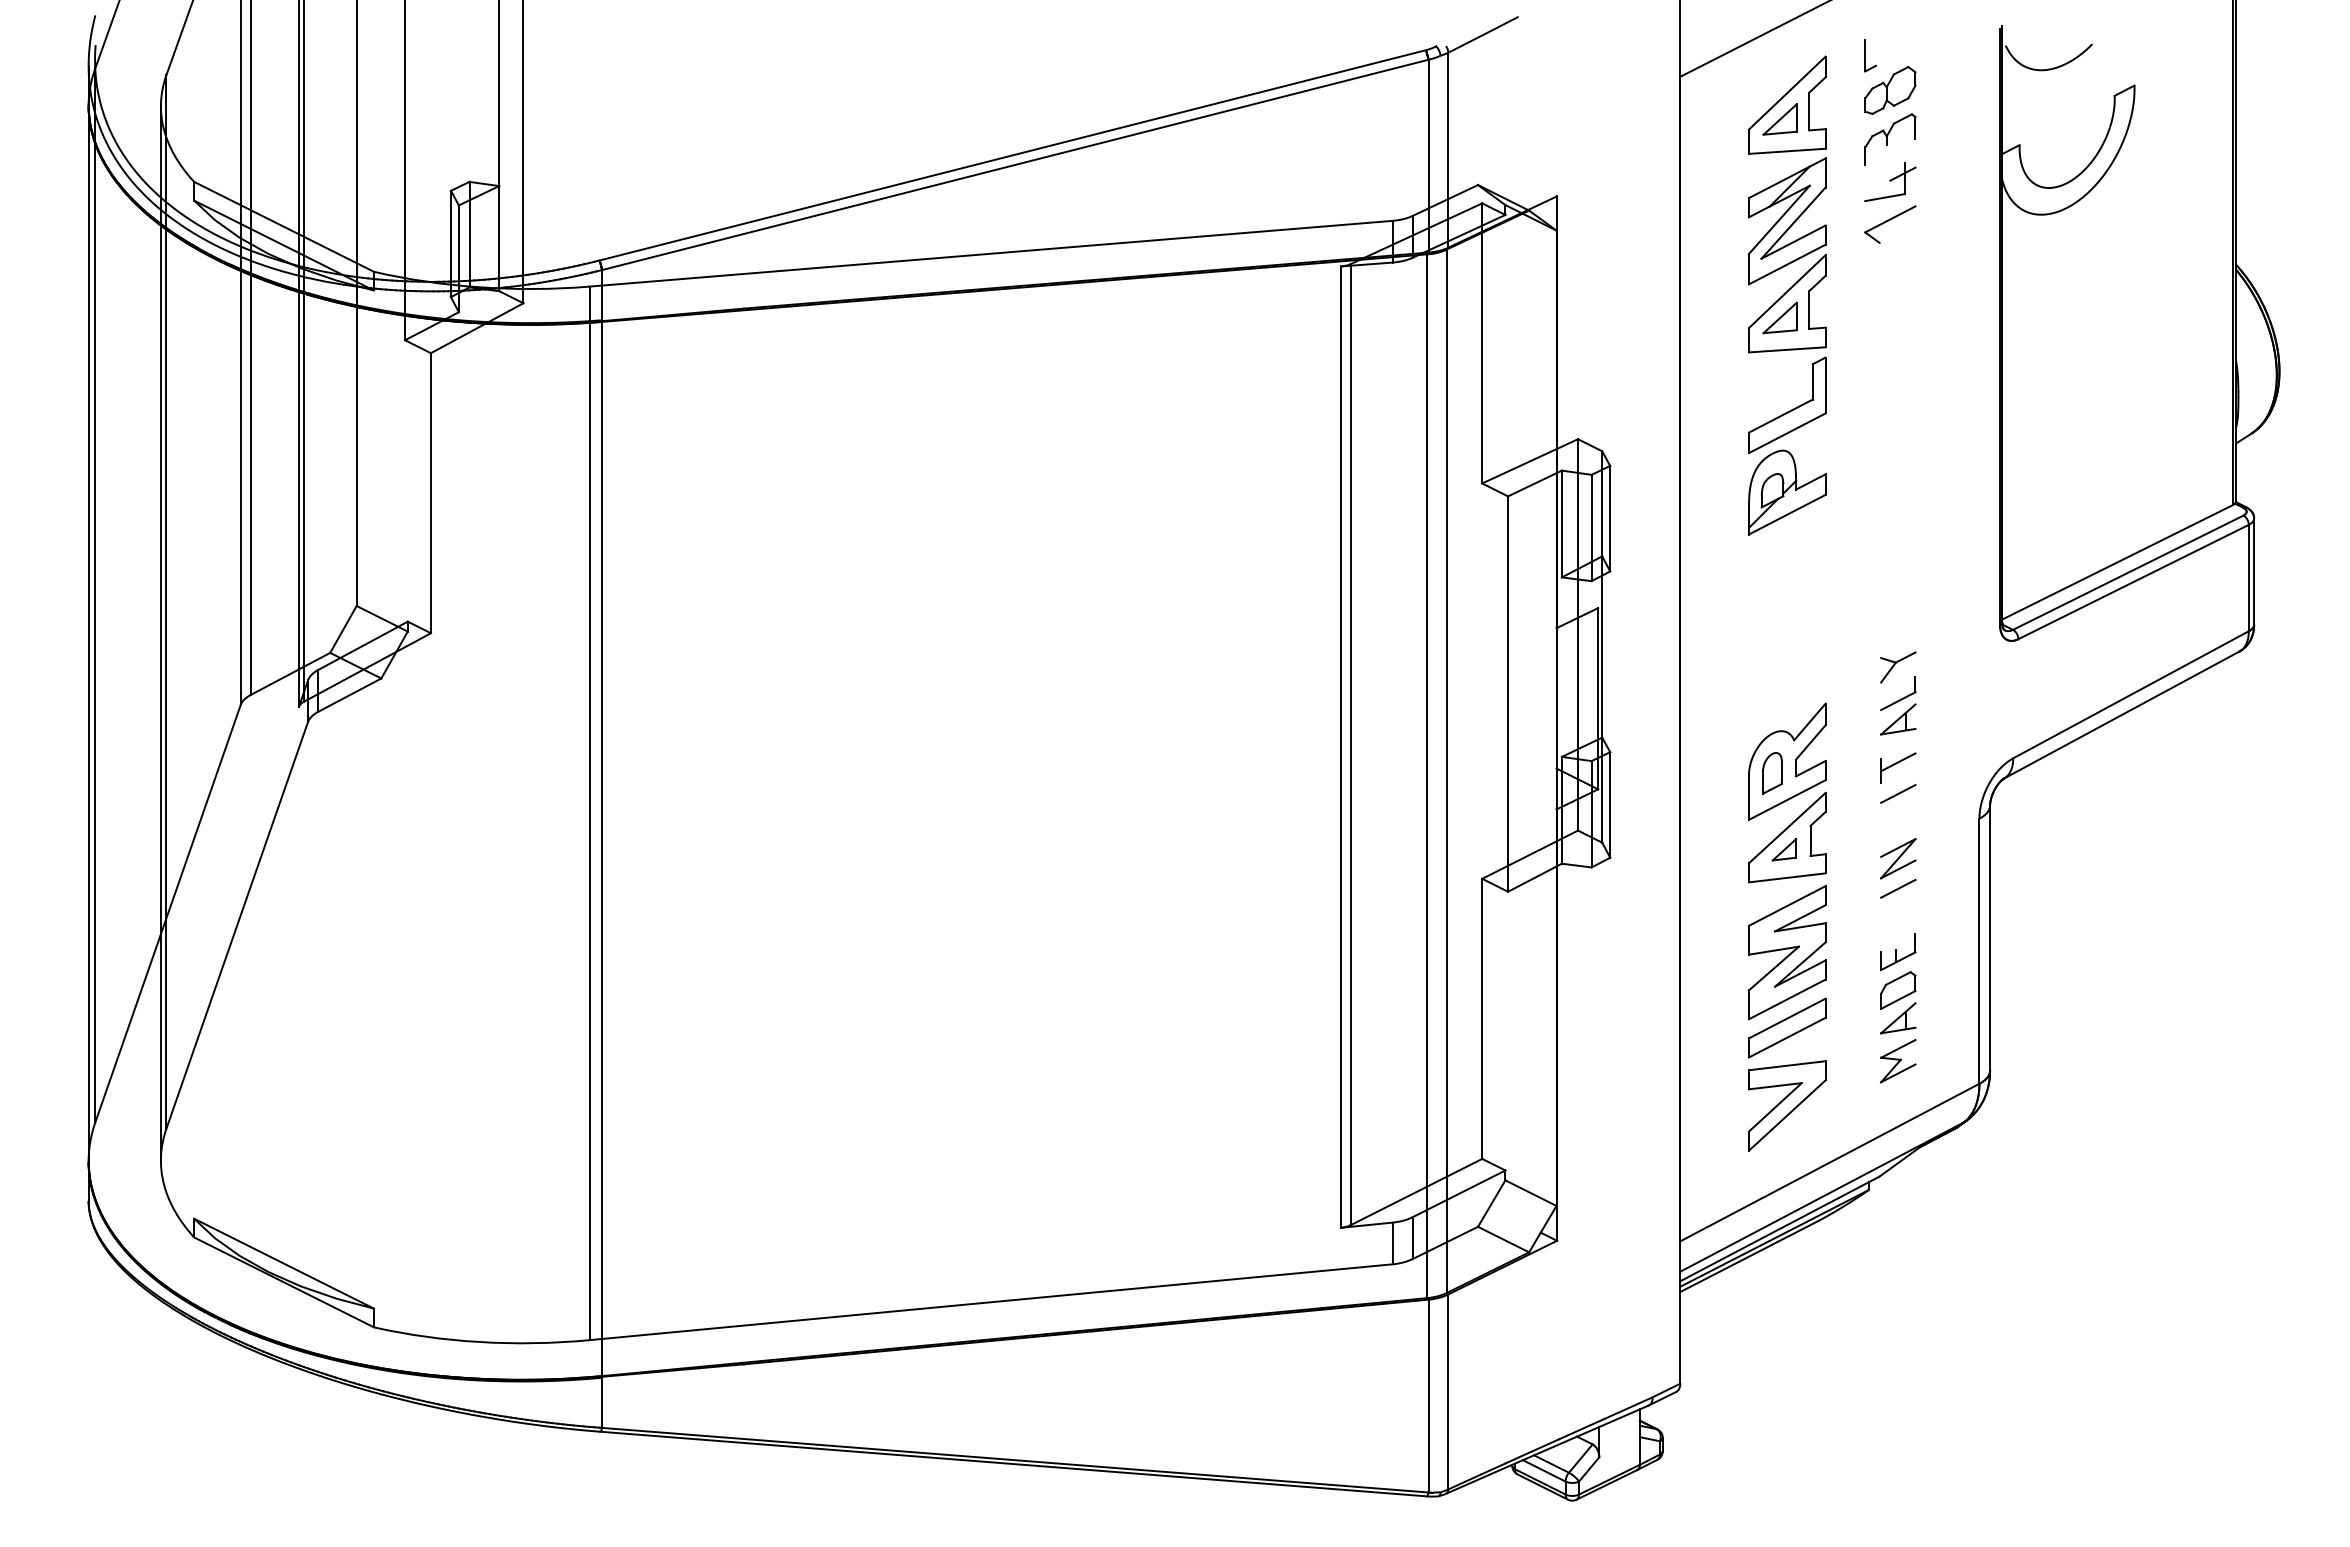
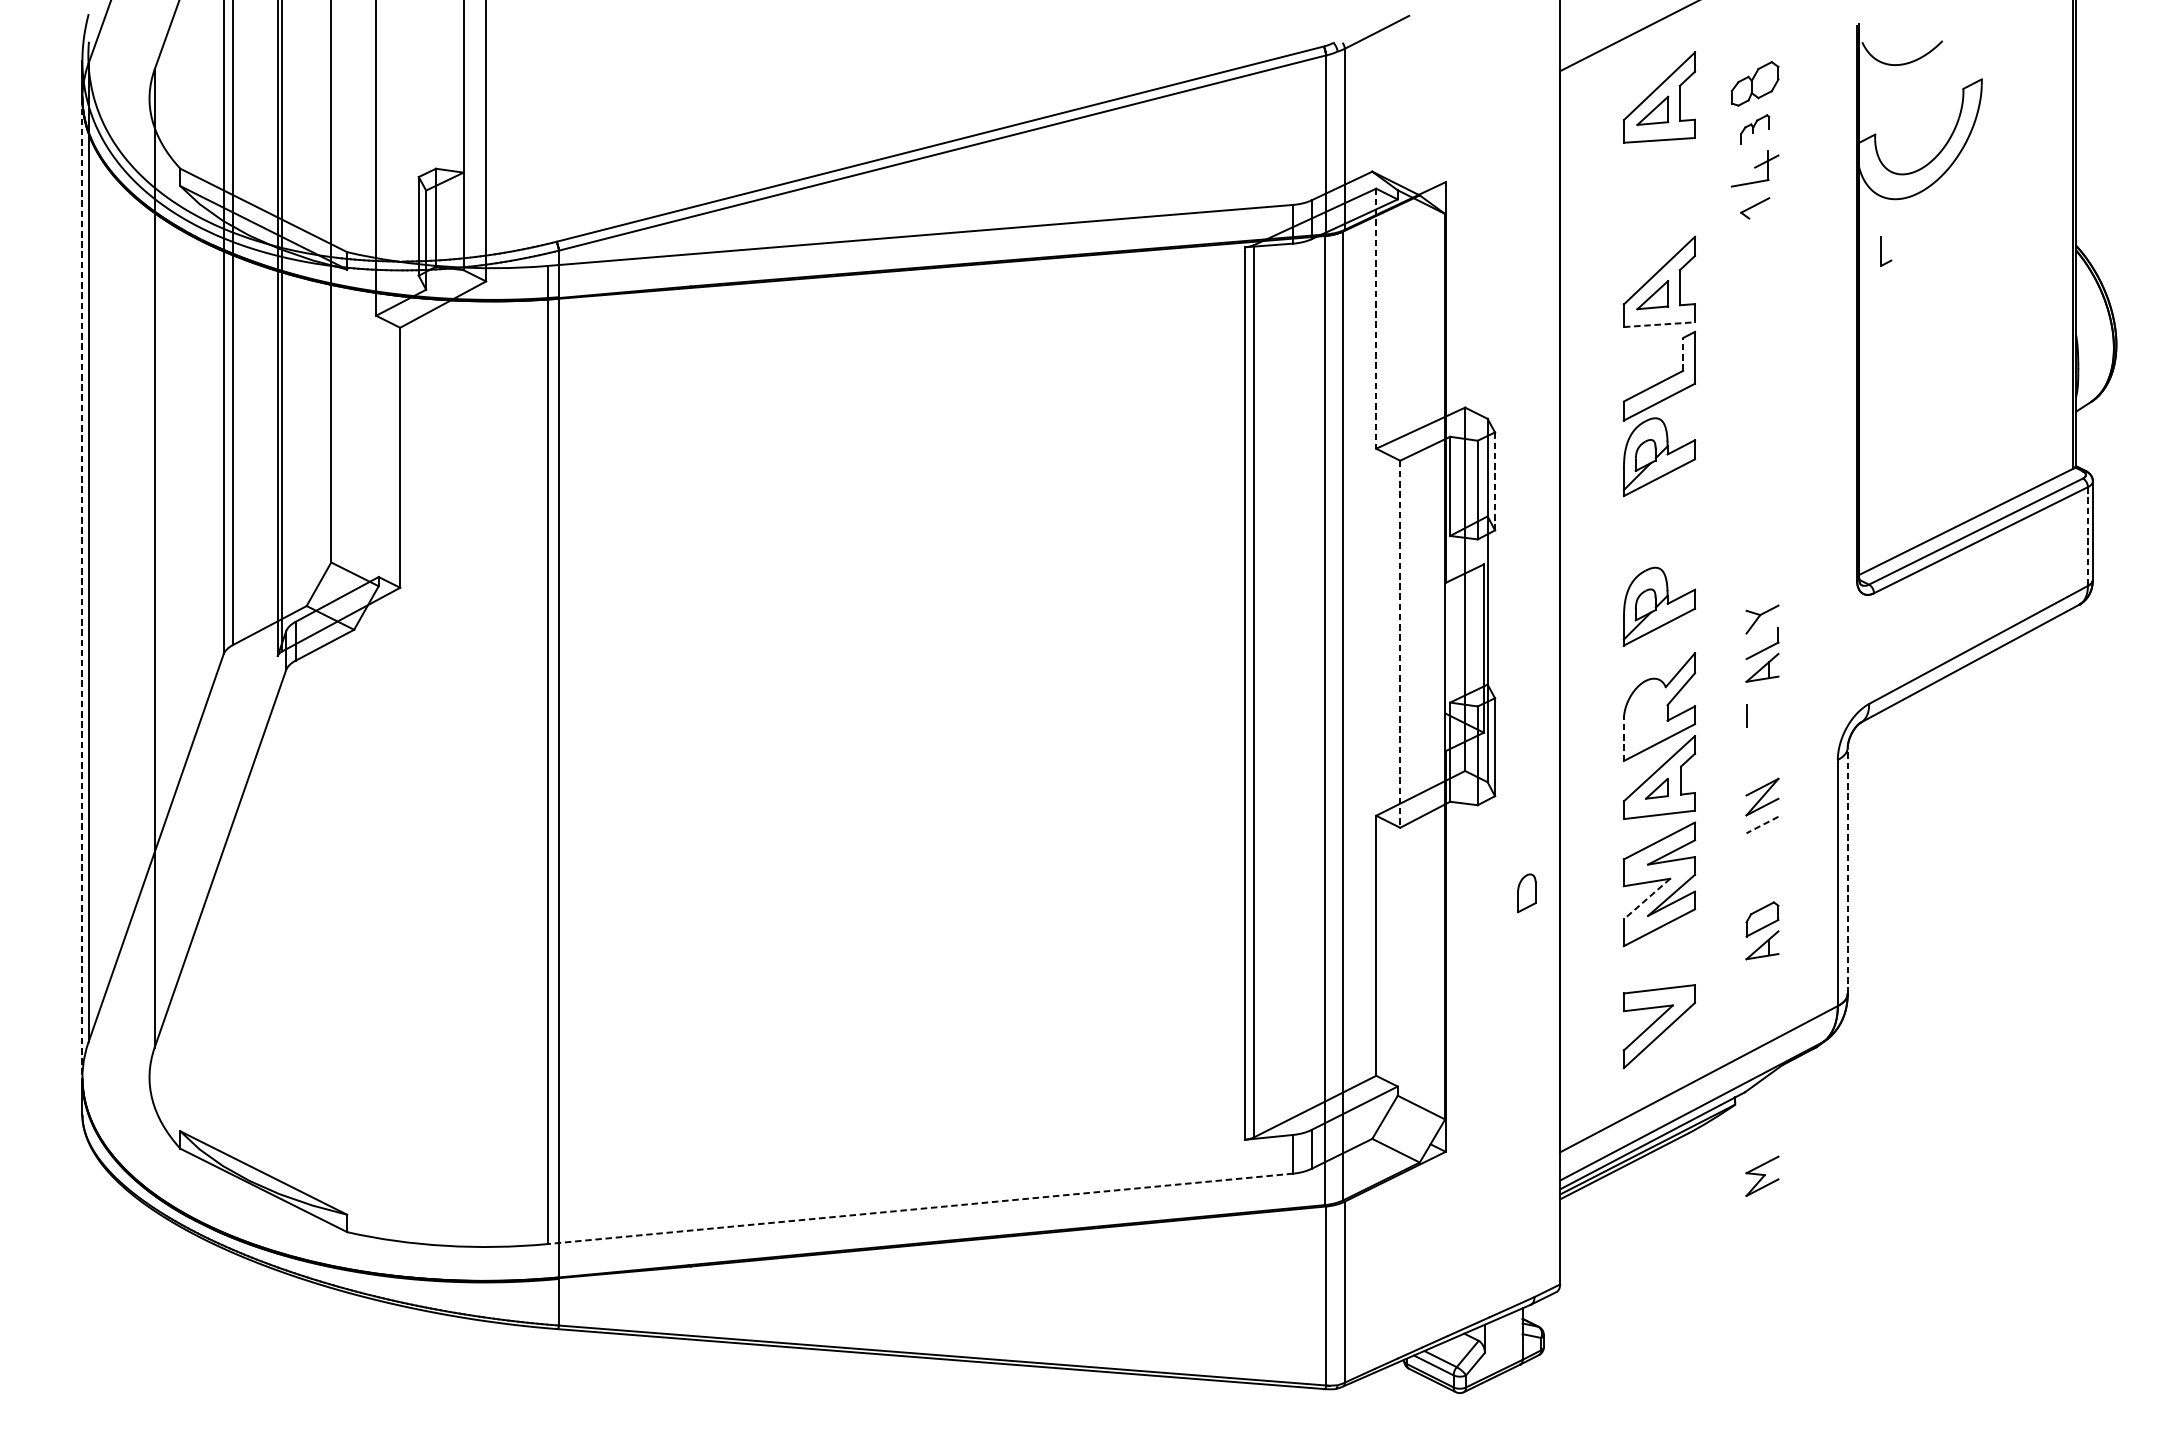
part: (1870, 55) -> (1886, 251), moved
part: (1890, 139) -> (1755, 129), size x0.6
part: (1787, 221) -> (1659, 205), removed
part: (1890, 224) -> (1755, 208), size x0.6
line: (1482, 343) -> (1376, 318), solid -> dashed
line: (1787, 349) -> (1659, 324), solid -> dashed
line: (1812, 381) -> (1682, 354), solid -> dashed
line: (1610, 518) -> (1495, 481), solid -> dashed
line: (2248, 578) -> (2087, 536), solid -> dashed
line: (88, 633) -> (82, 588), solid -> dashed
line: (160, 633) -> (149, 588), removed
part: (1787, 653) -> (1659, 606), added
line: (1508, 694) -> (1400, 644), solid -> dashed
line: (1898, 762) -> (1762, 707), removed
part: (1772, 773) -> (1526, 893), moved
line: (1898, 793) -> (1762, 736), removed
line: (1748, 796) -> (1623, 739), solid -> dashed
line: (1897, 889) -> (1761, 825), solid -> dashed
line: (1990, 938) -> (1848, 871), solid -> dashed
part: (1898, 952) -> (1762, 884), removed
line: (1773, 968) -> (1646, 899), solid -> dashed
part: (1787, 1027) -> (1659, 953), removed
part: (1898, 1061) -> (1762, 1176), moved
line: (990, 1302) -> (919, 1209), solid -> dashed

